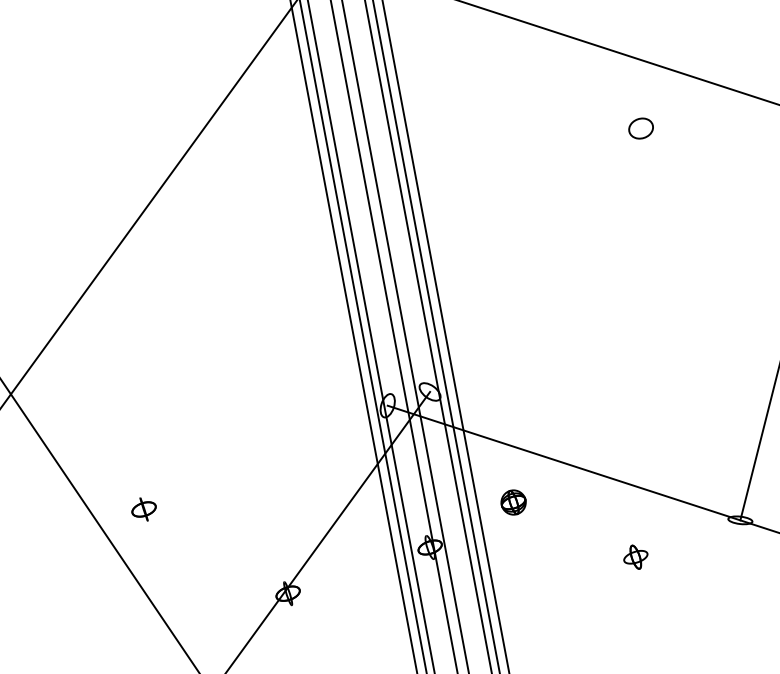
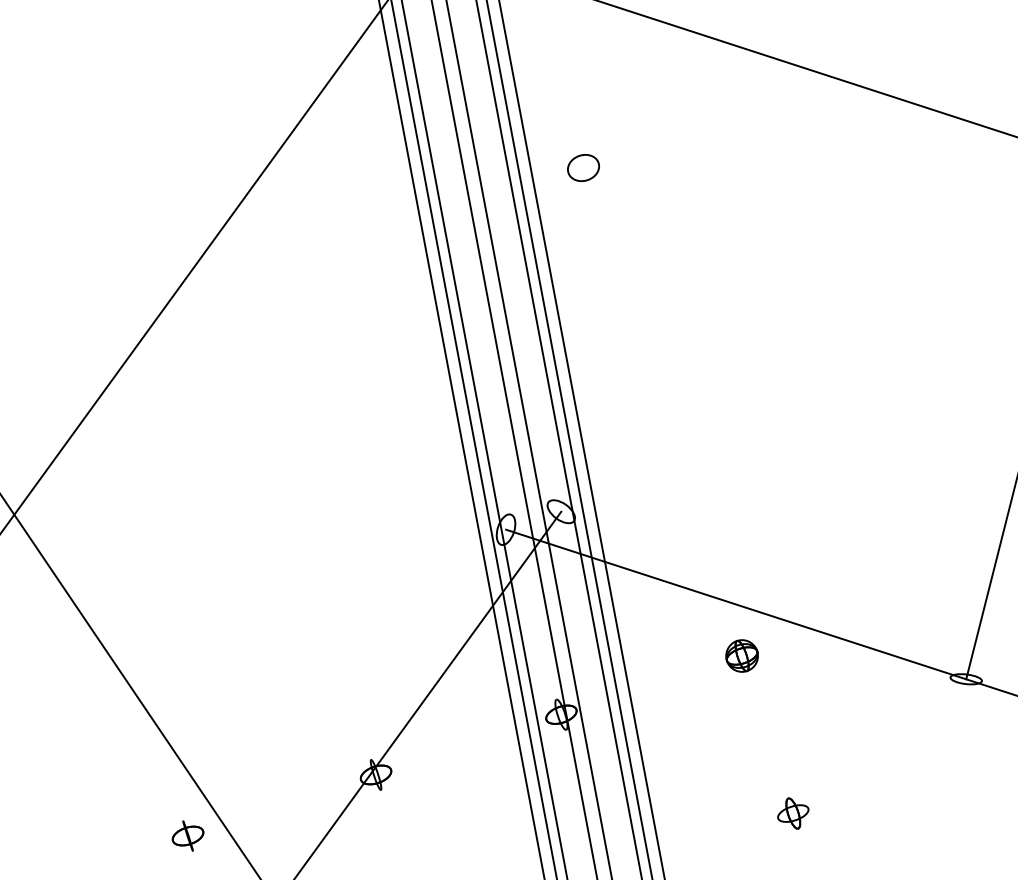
part: (640, 128) -> (582, 167), moved
part: (513, 502) -> (741, 655), moved
part: (143, 509) -> (187, 836), moved
part: (635, 556) -> (792, 812), moved

